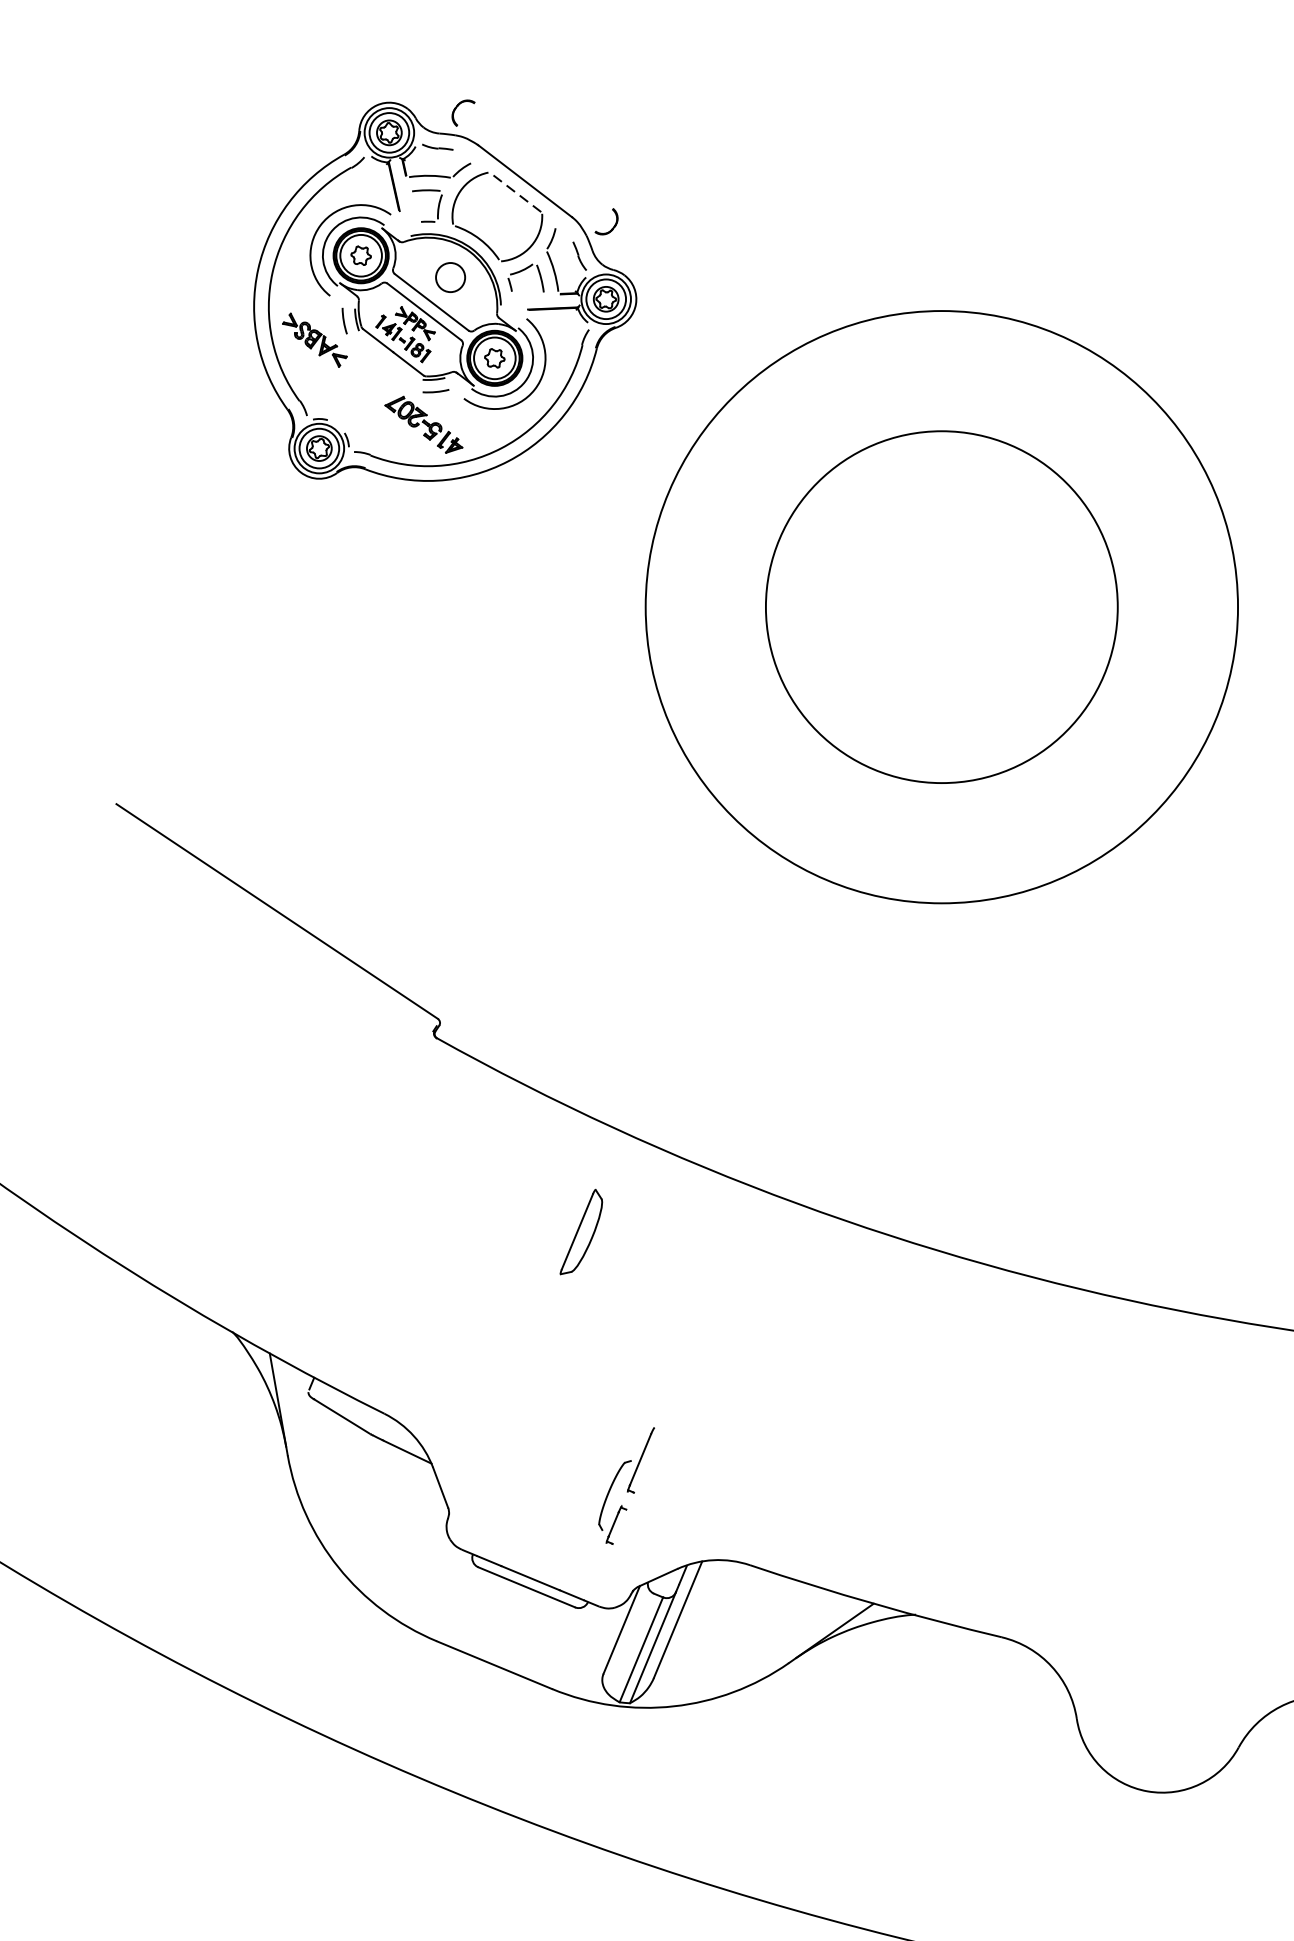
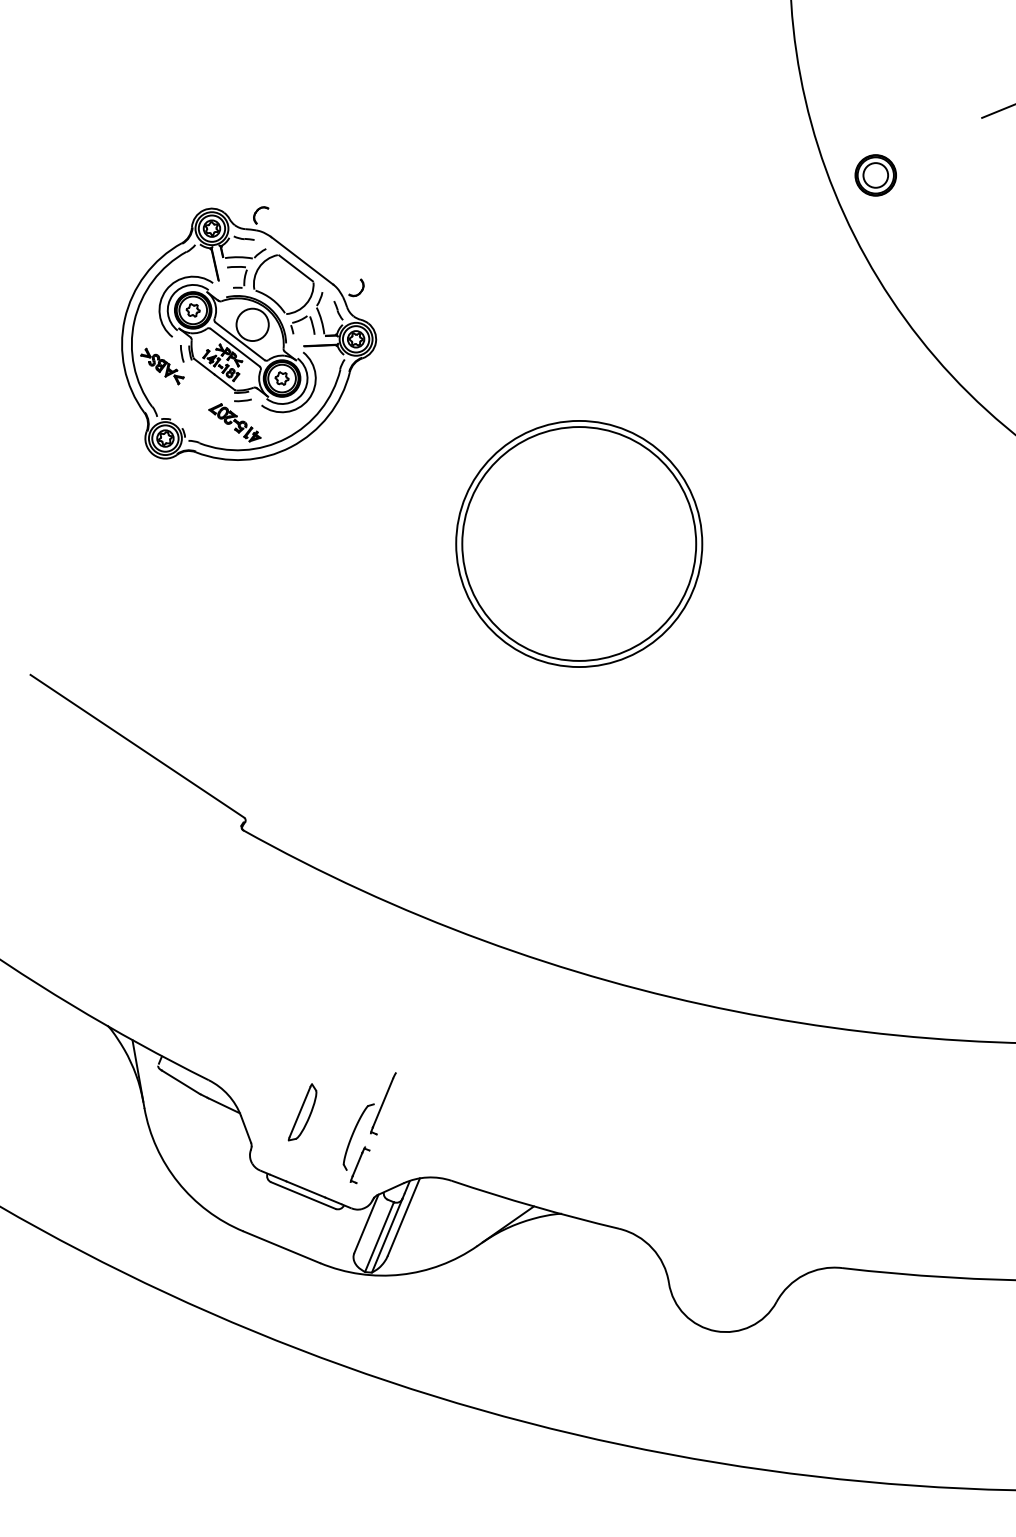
line: (515, 192) -> (295, 268), dashed -> solid
circle: (450, 277) -> (252, 324), size x1.67
circle: (942, 606) -> (579, 543), size x0.62
part: (581, 1232) -> (302, 1112), moved
part: (626, 1486) -> (369, 1128), size x1.43

